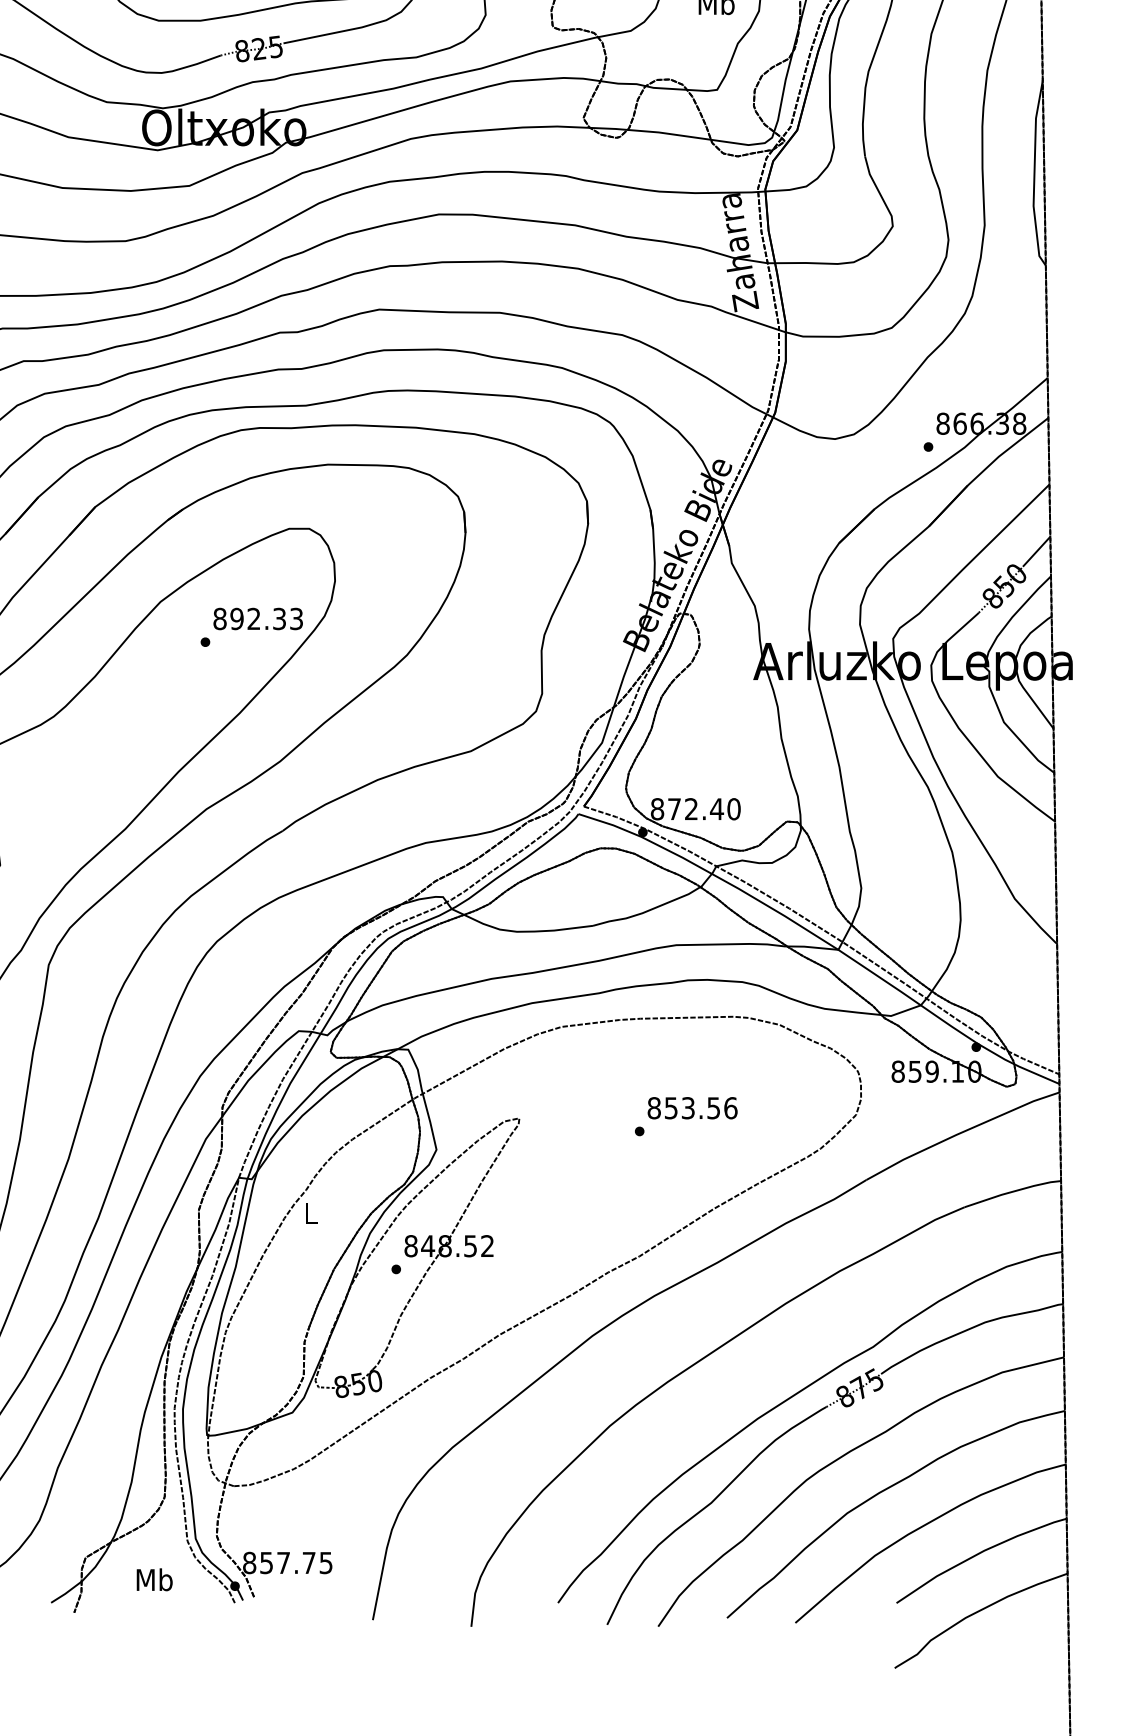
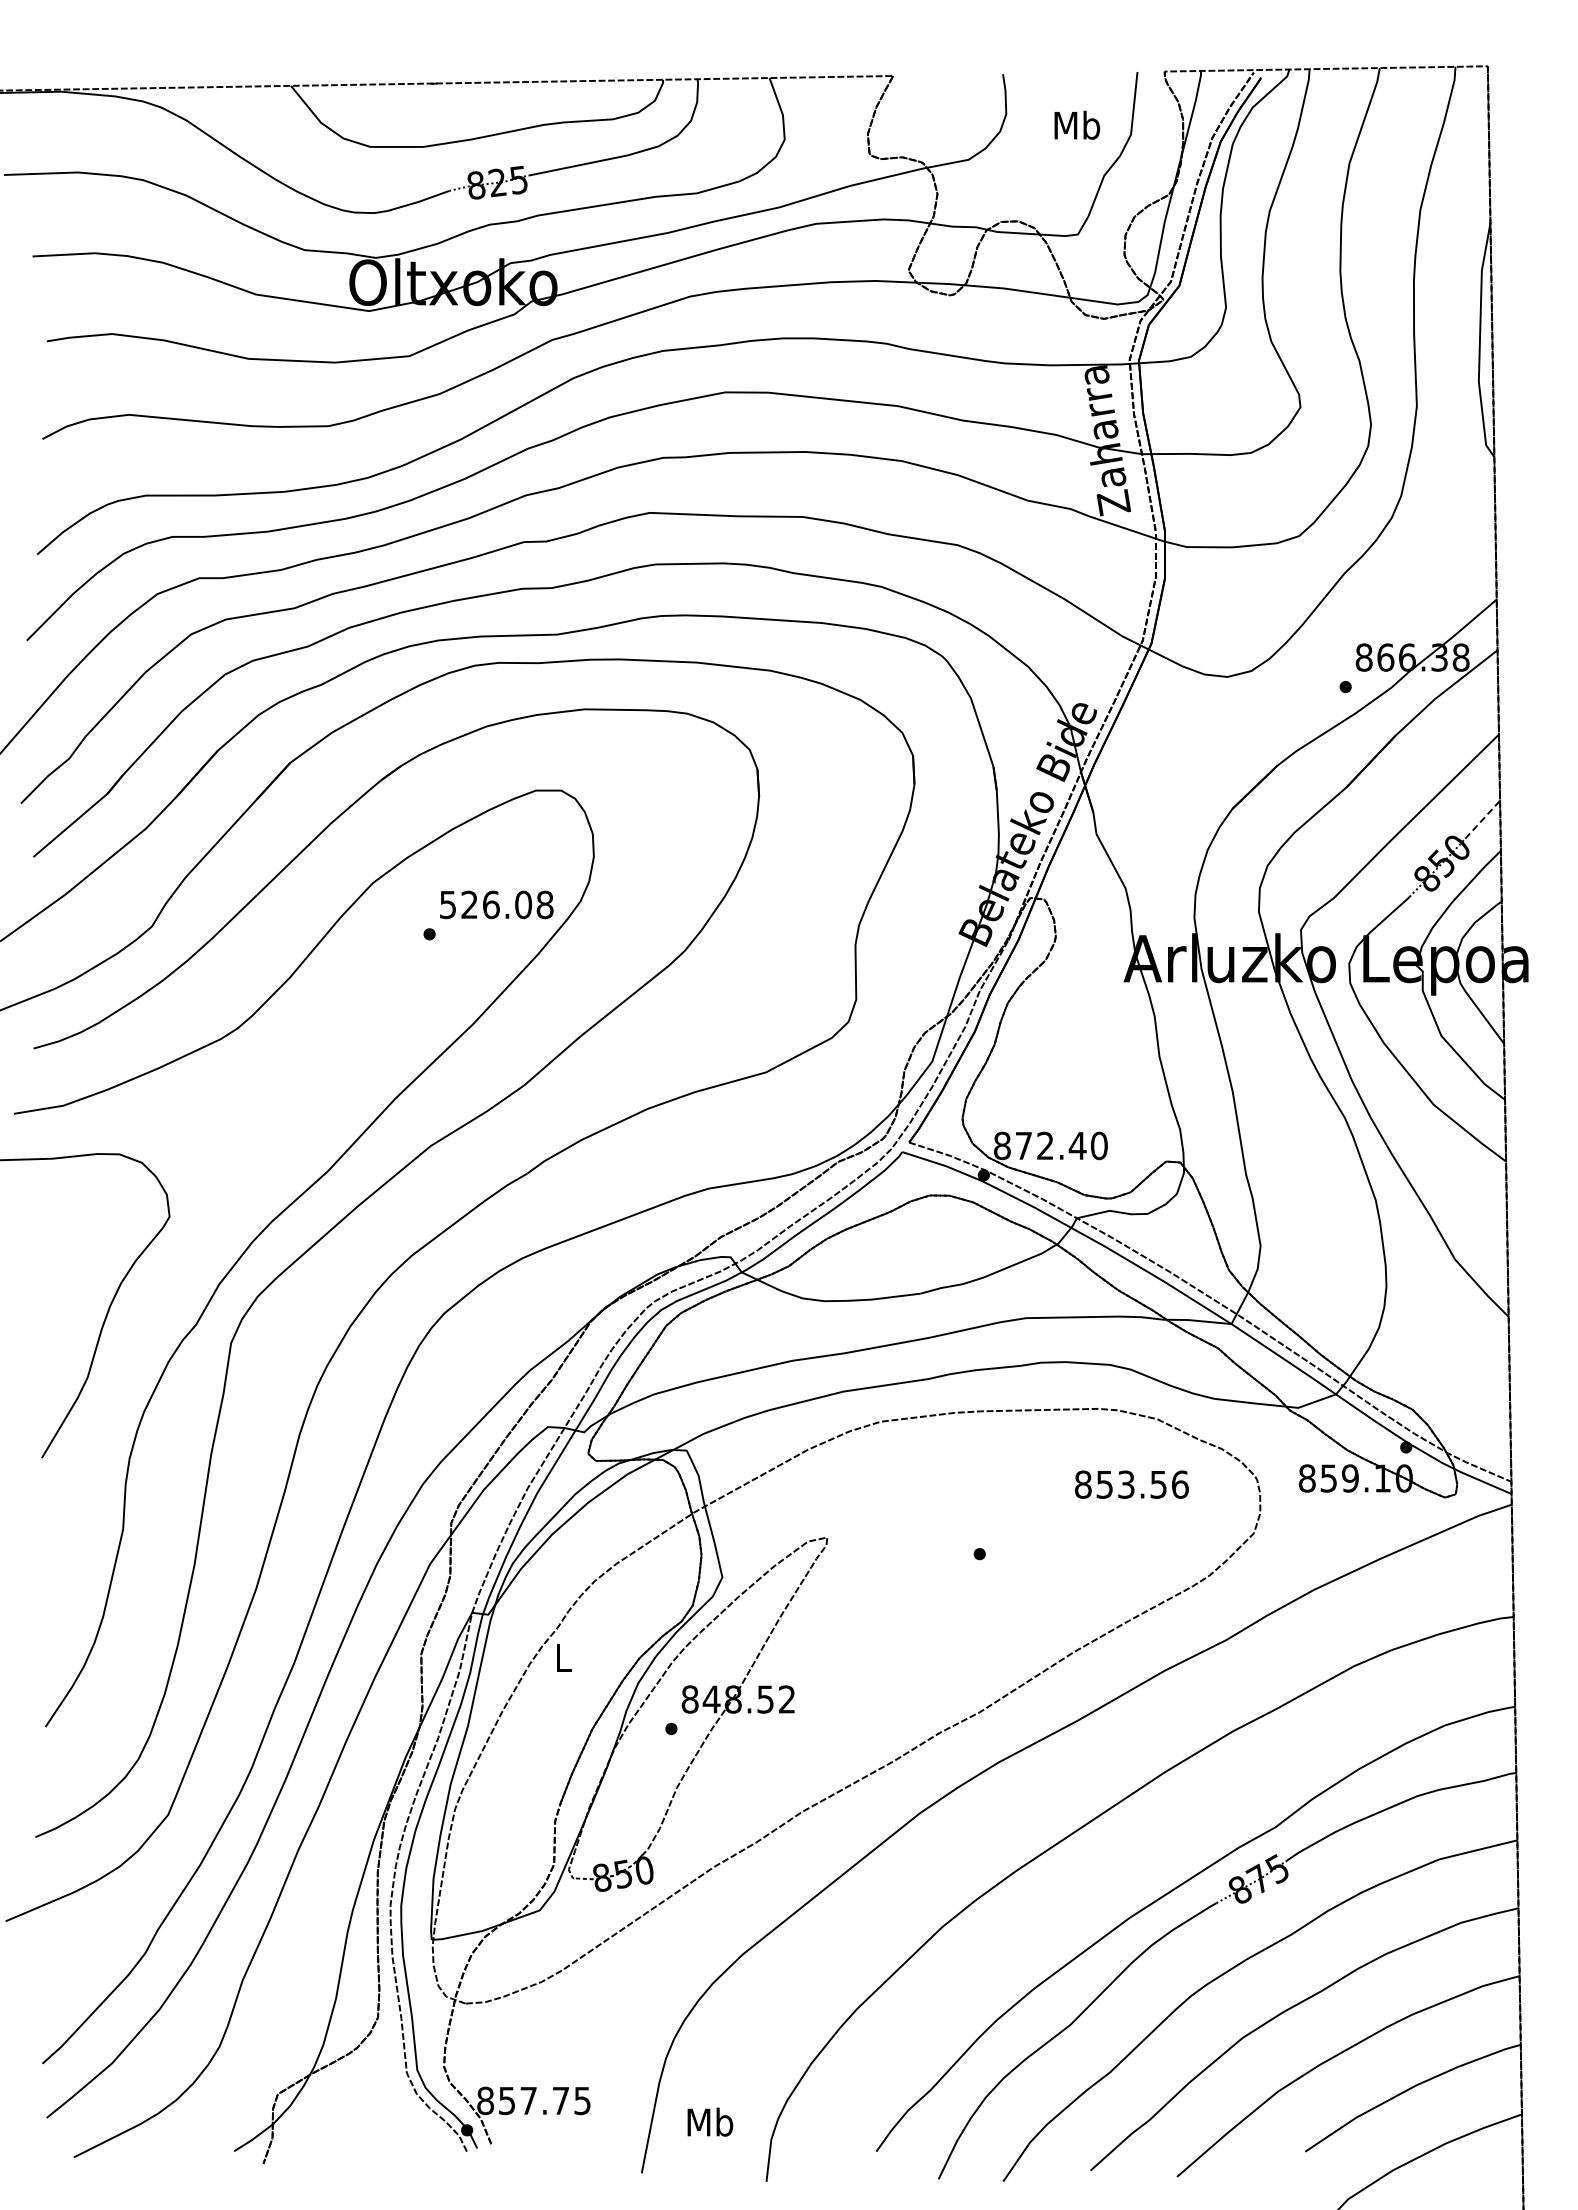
line: (1036, 551) -> (1482, 819), solid -> dashed
text: (258, 618) -> (496, 904), 892.33 -> 526.08
text: (692, 1108) -> (1131, 1484), moved
text: (154, 1579) -> (710, 2121), moved

